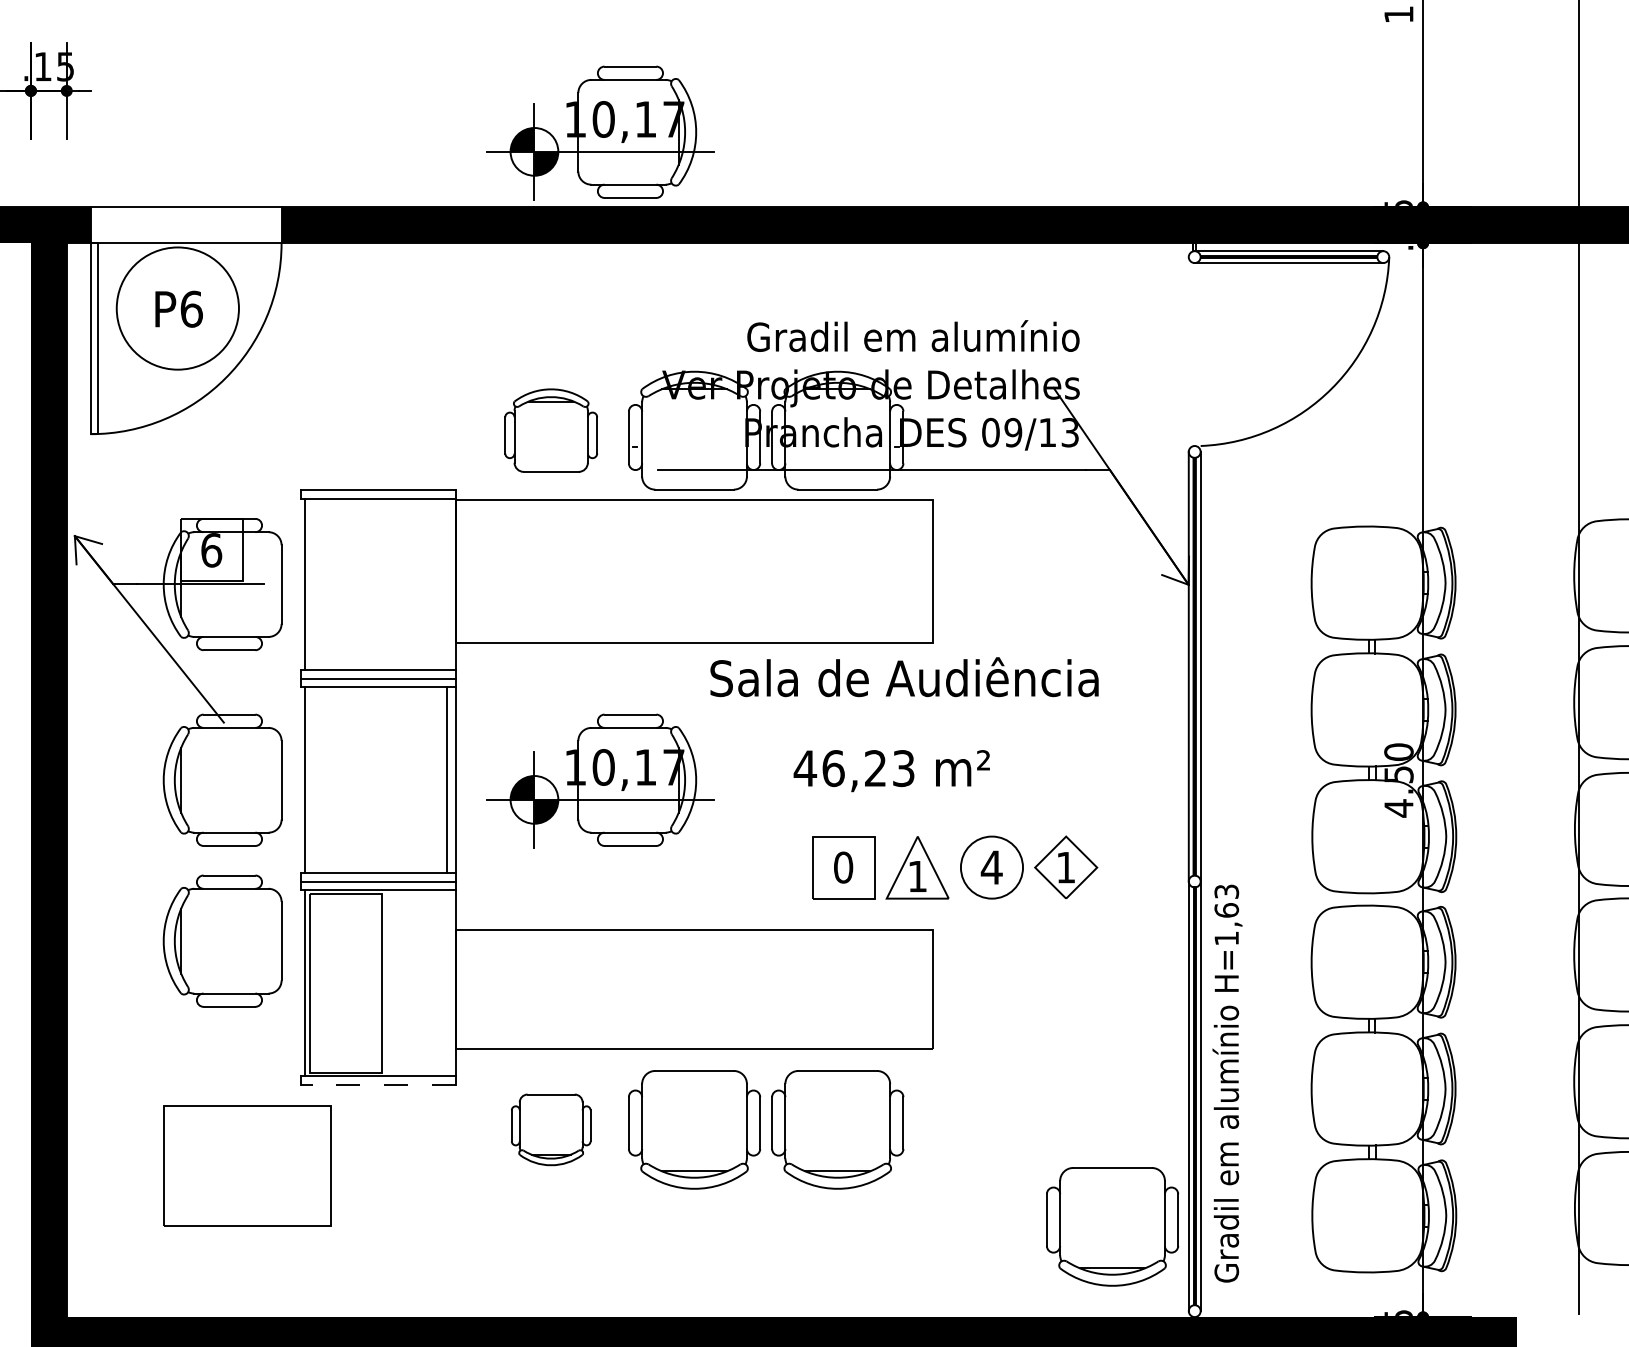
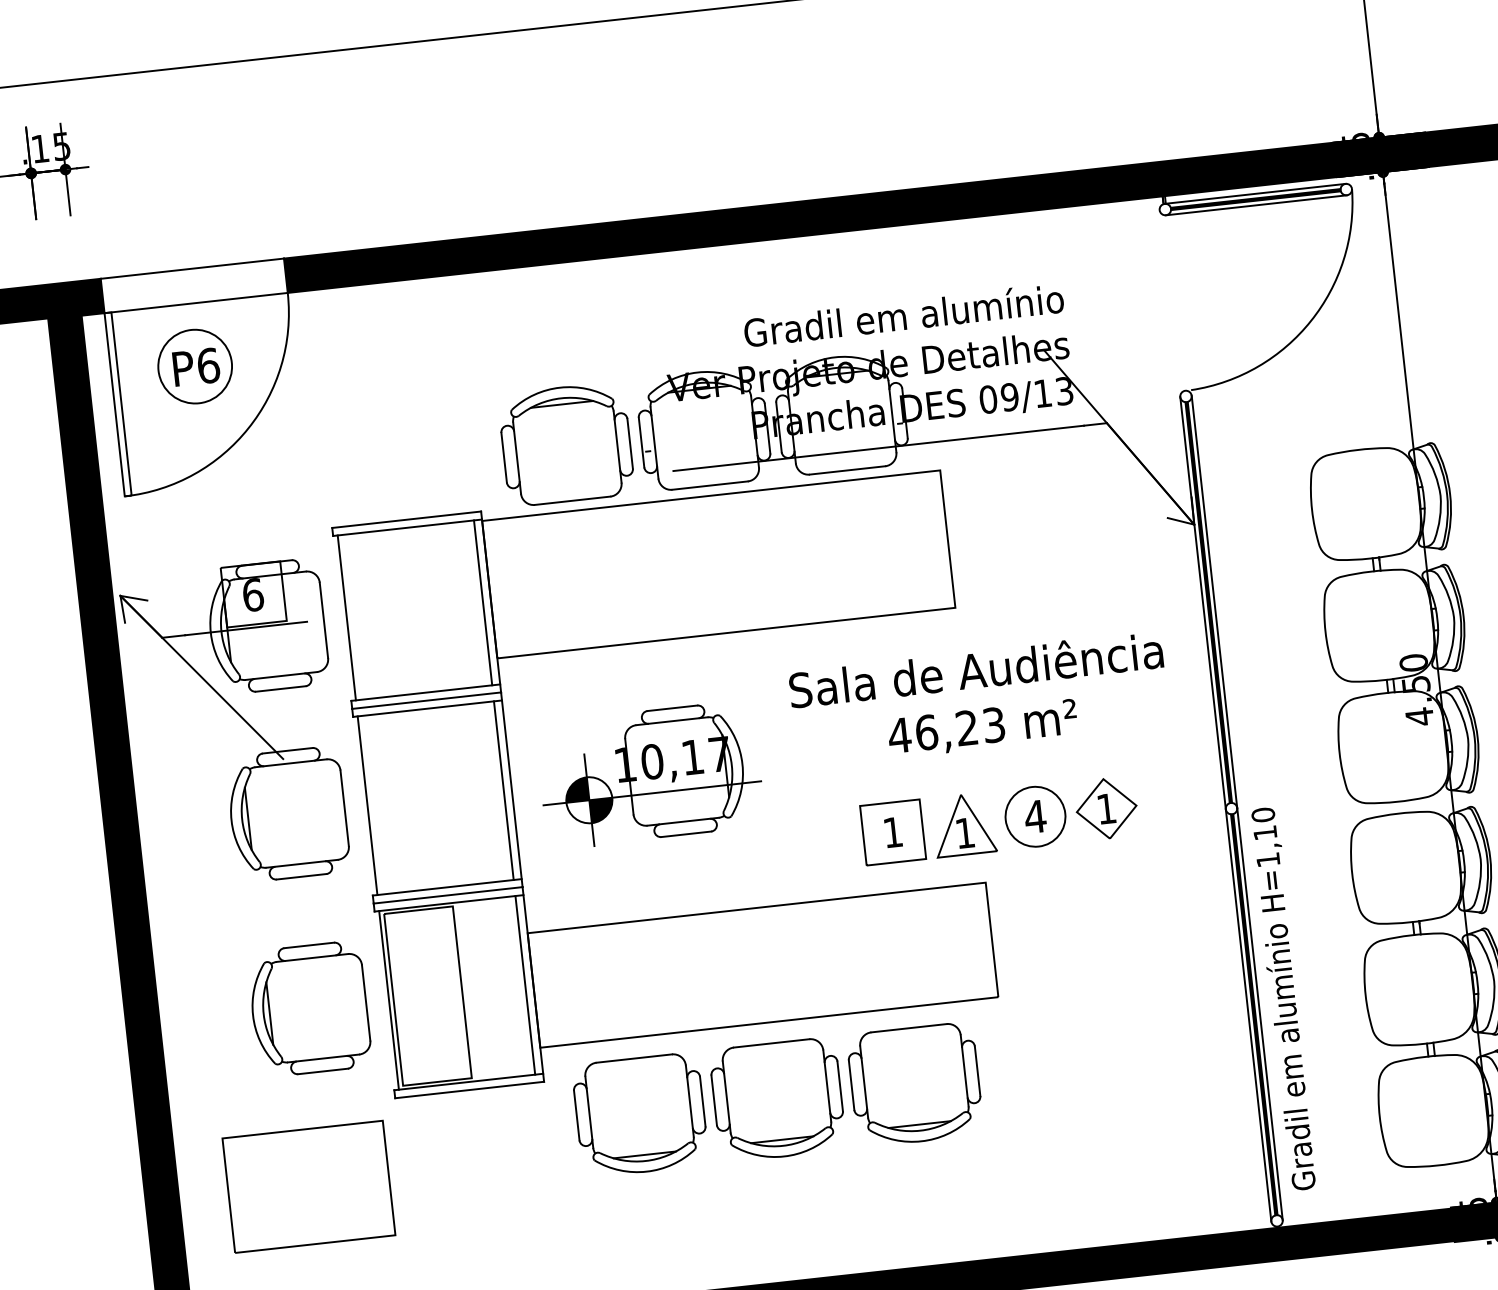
part: (600, 132) -> (582, 152), removed
circle: (177, 308) -> (194, 366), size x0.62
part: (550, 430) -> (565, 444), size x1.43
line: (447, 584) -> (483, 602), added
text: (904, 677) -> (976, 669), moved
text: (891, 771) -> (982, 729), moved
text: (843, 867) -> (893, 832), 0 -> 1
text: (1226, 900) -> (1264, 823), H=1,63 -> H=1,10
part: (222, 940) -> (309, 1008), moved
line: (447, 983) -> (525, 985), added
line: (378, 1084) -> (469, 1089), dashed -> solid
part: (550, 1129) -> (639, 1114), size x1.67
part: (247, 1165) -> (308, 1186), moved
part: (1112, 1226) -> (1189, 1148), removed

